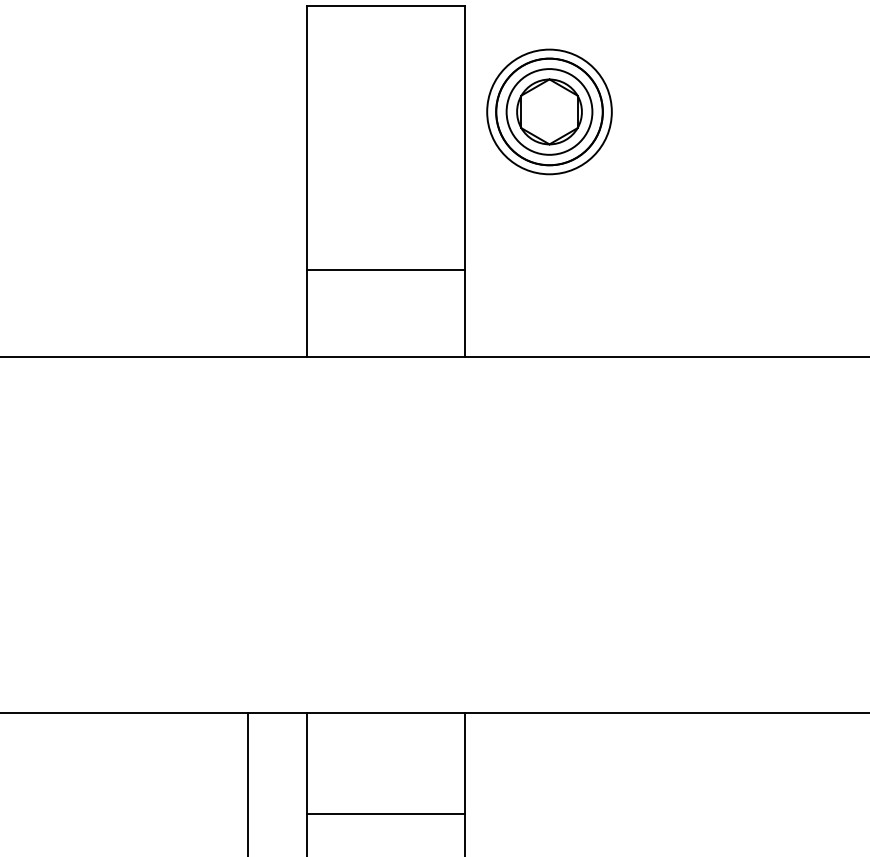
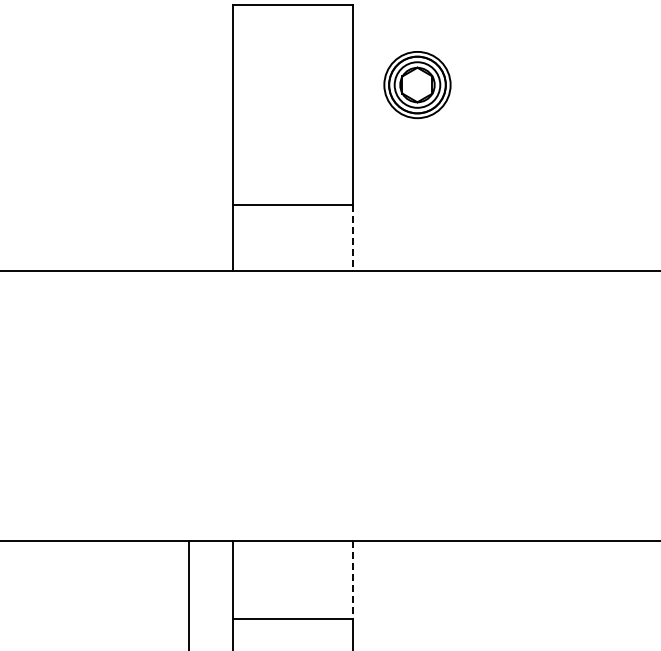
part: (549, 111) -> (417, 84), size x0.7
line: (465, 313) -> (353, 238), solid -> dashed
line: (465, 762) -> (353, 579), solid -> dashed

